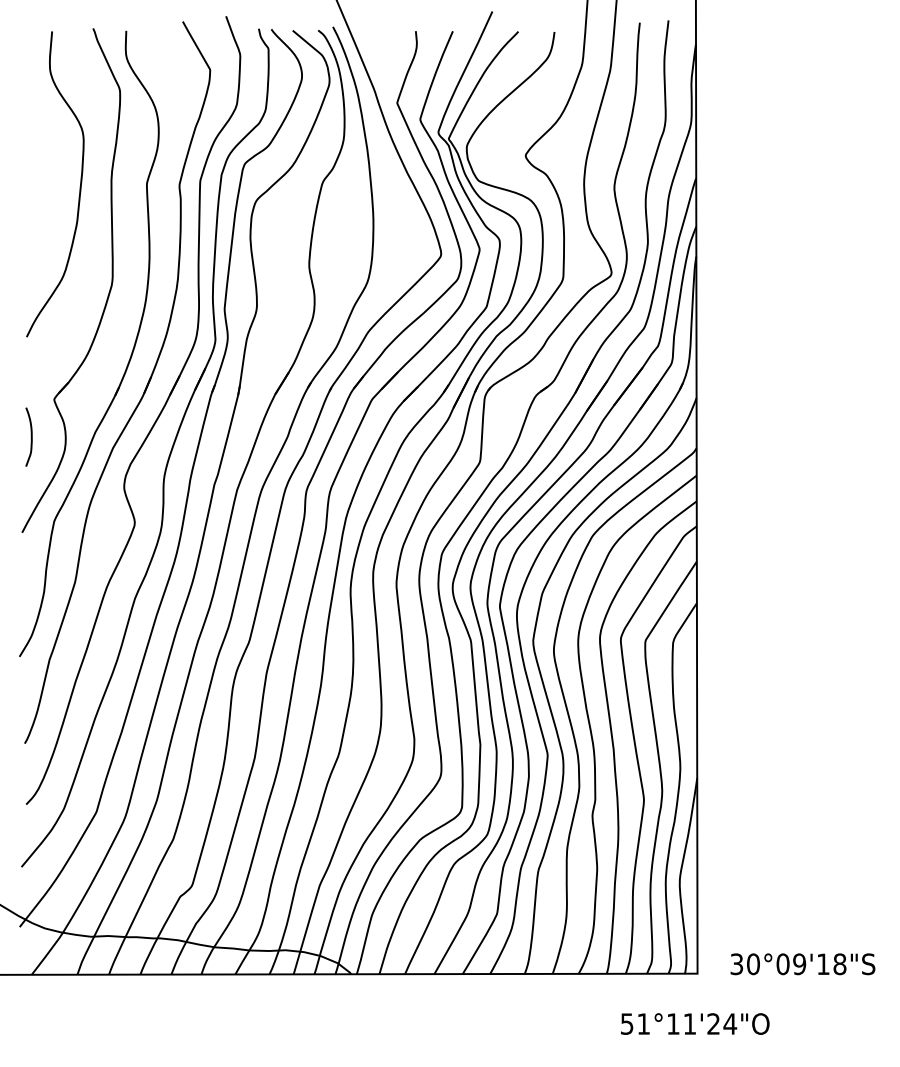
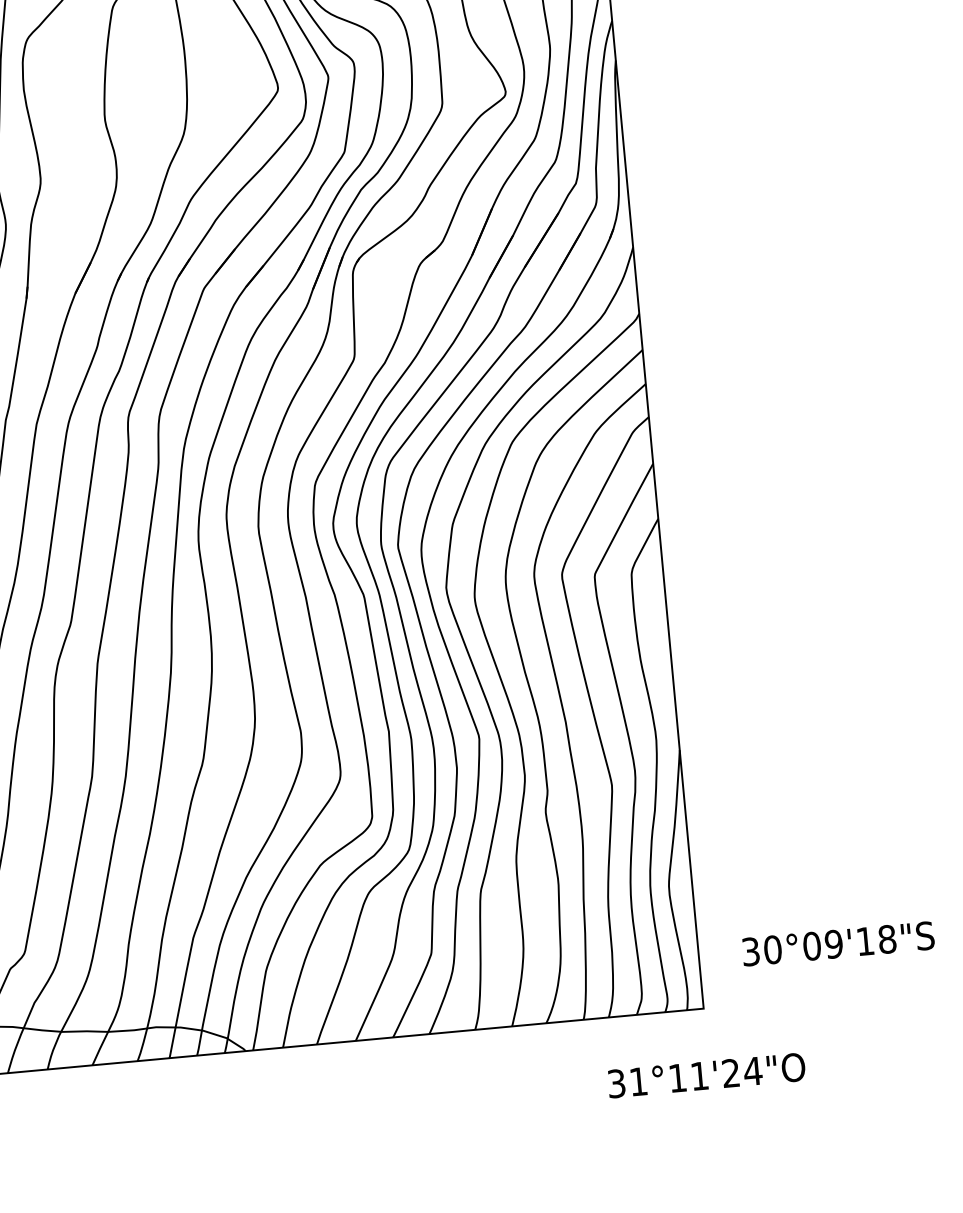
text: (802, 964) -> (837, 944), moved
text: (627, 1023) -> (617, 1082), 51°11'24"O -> 31°11'24"O

